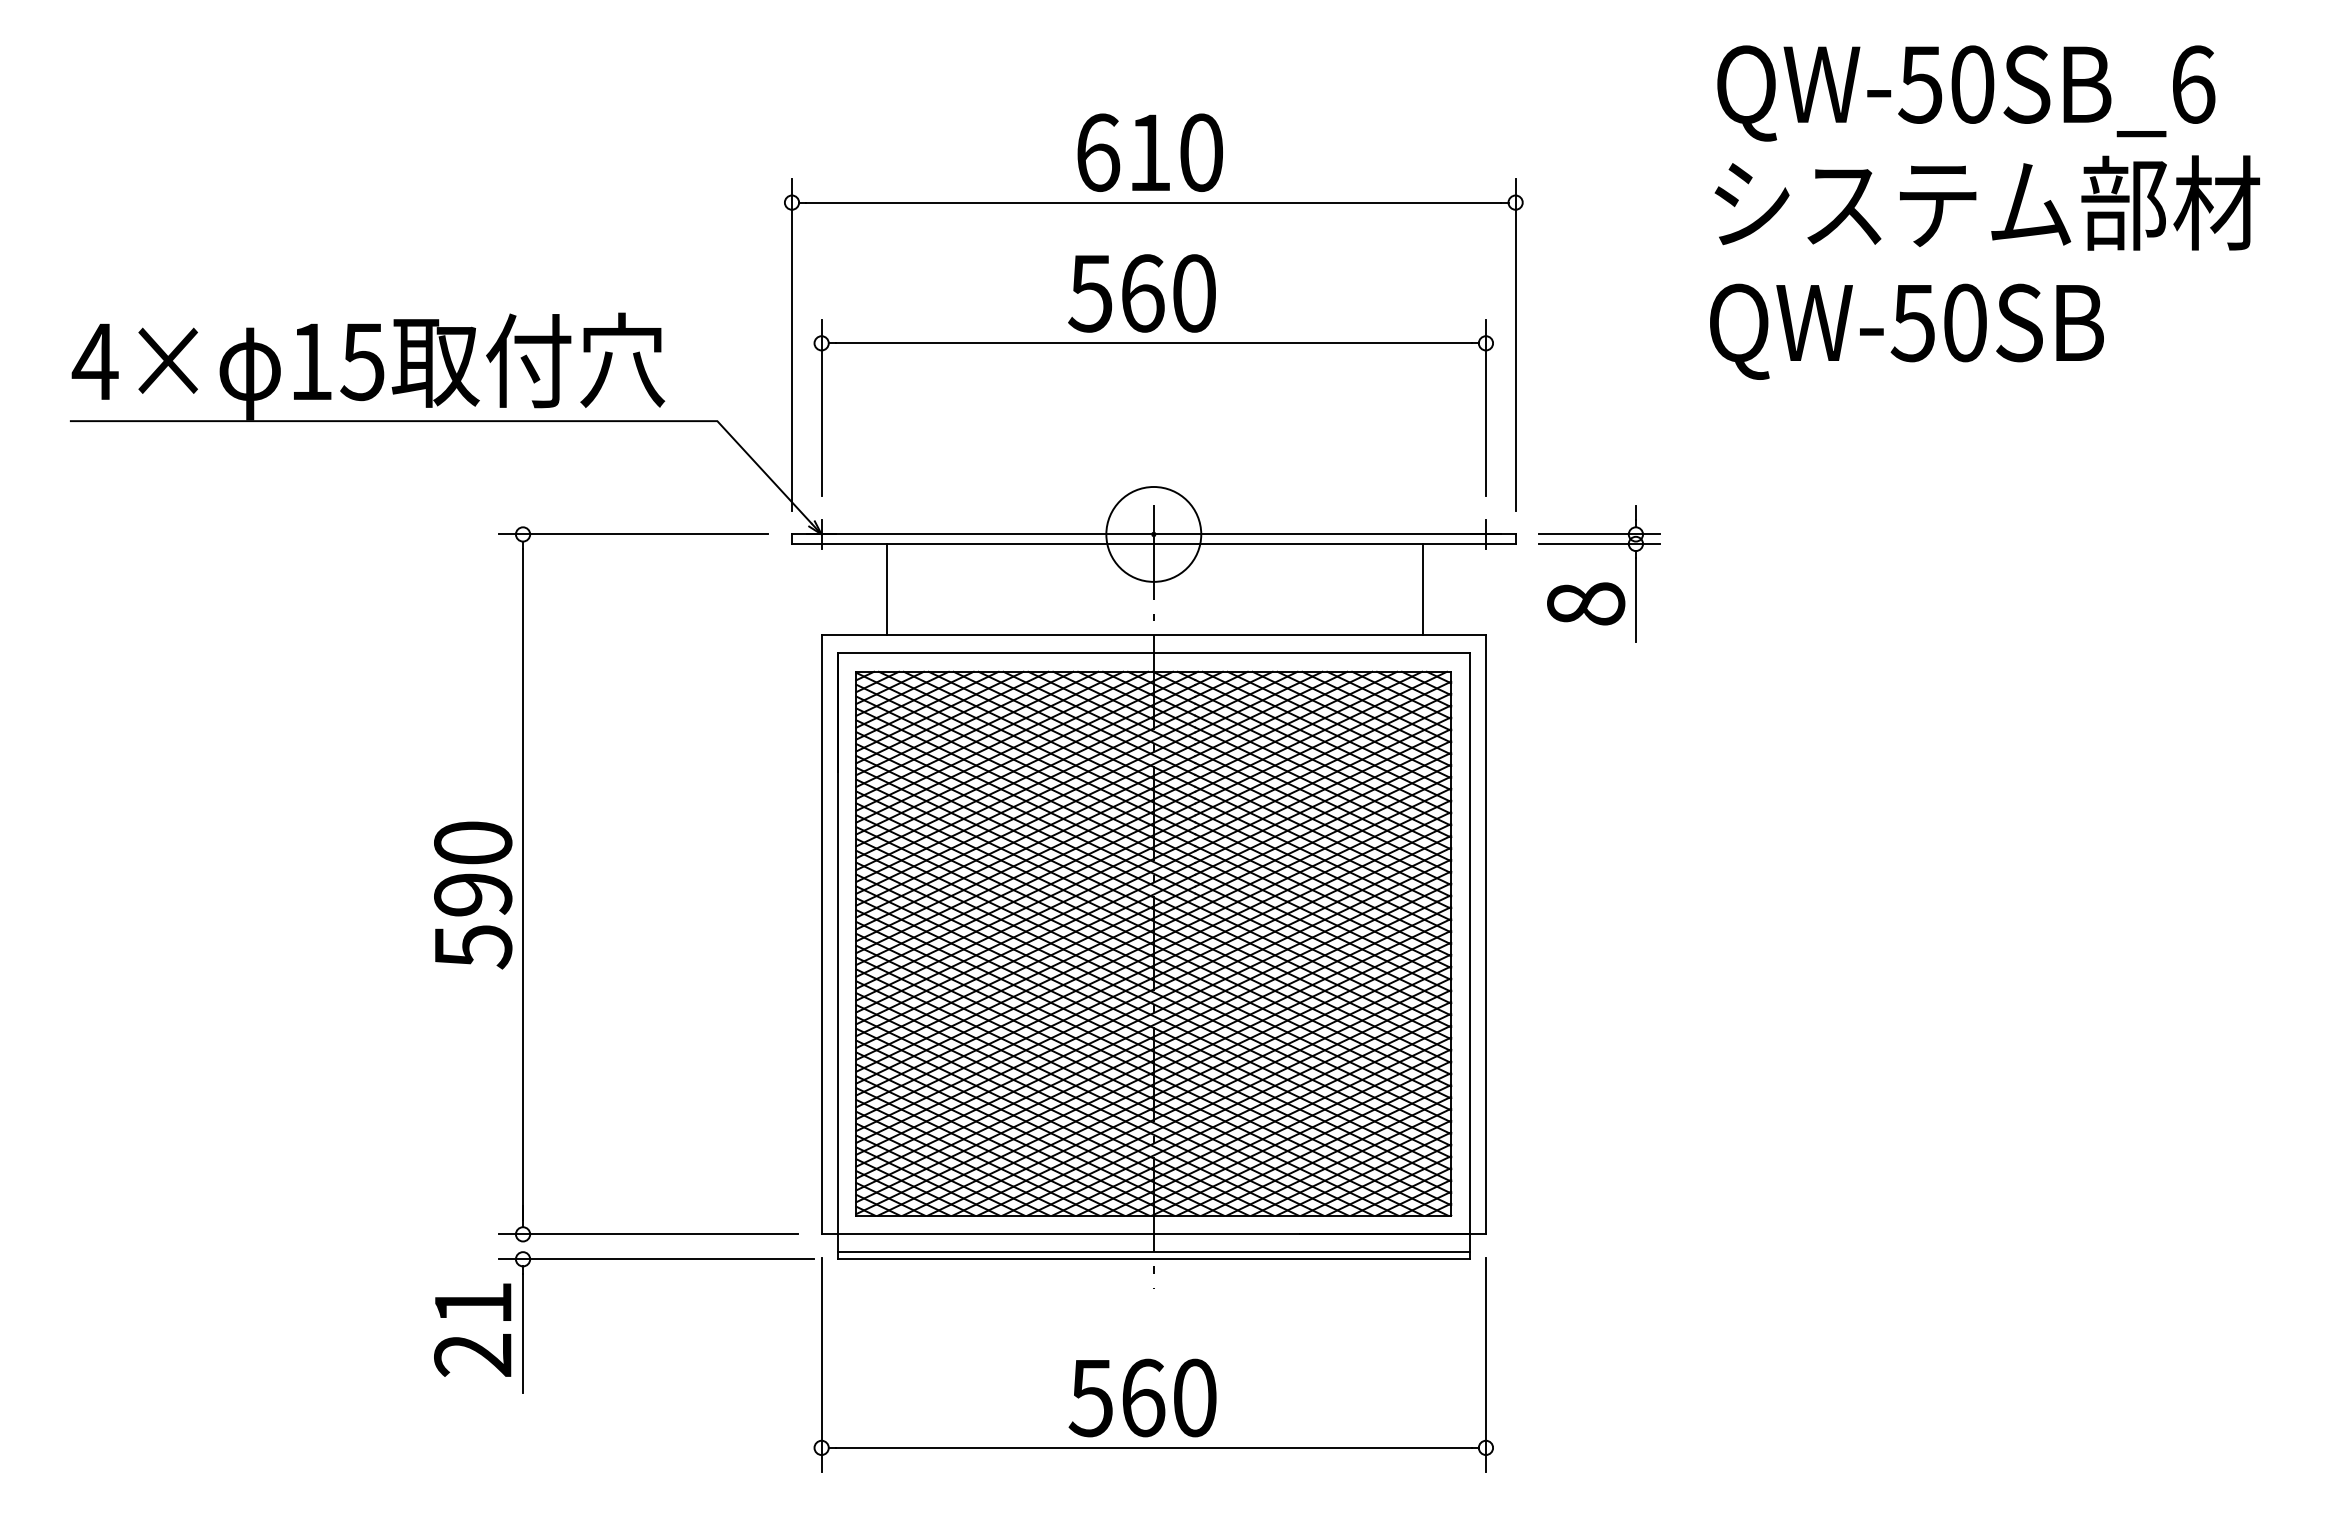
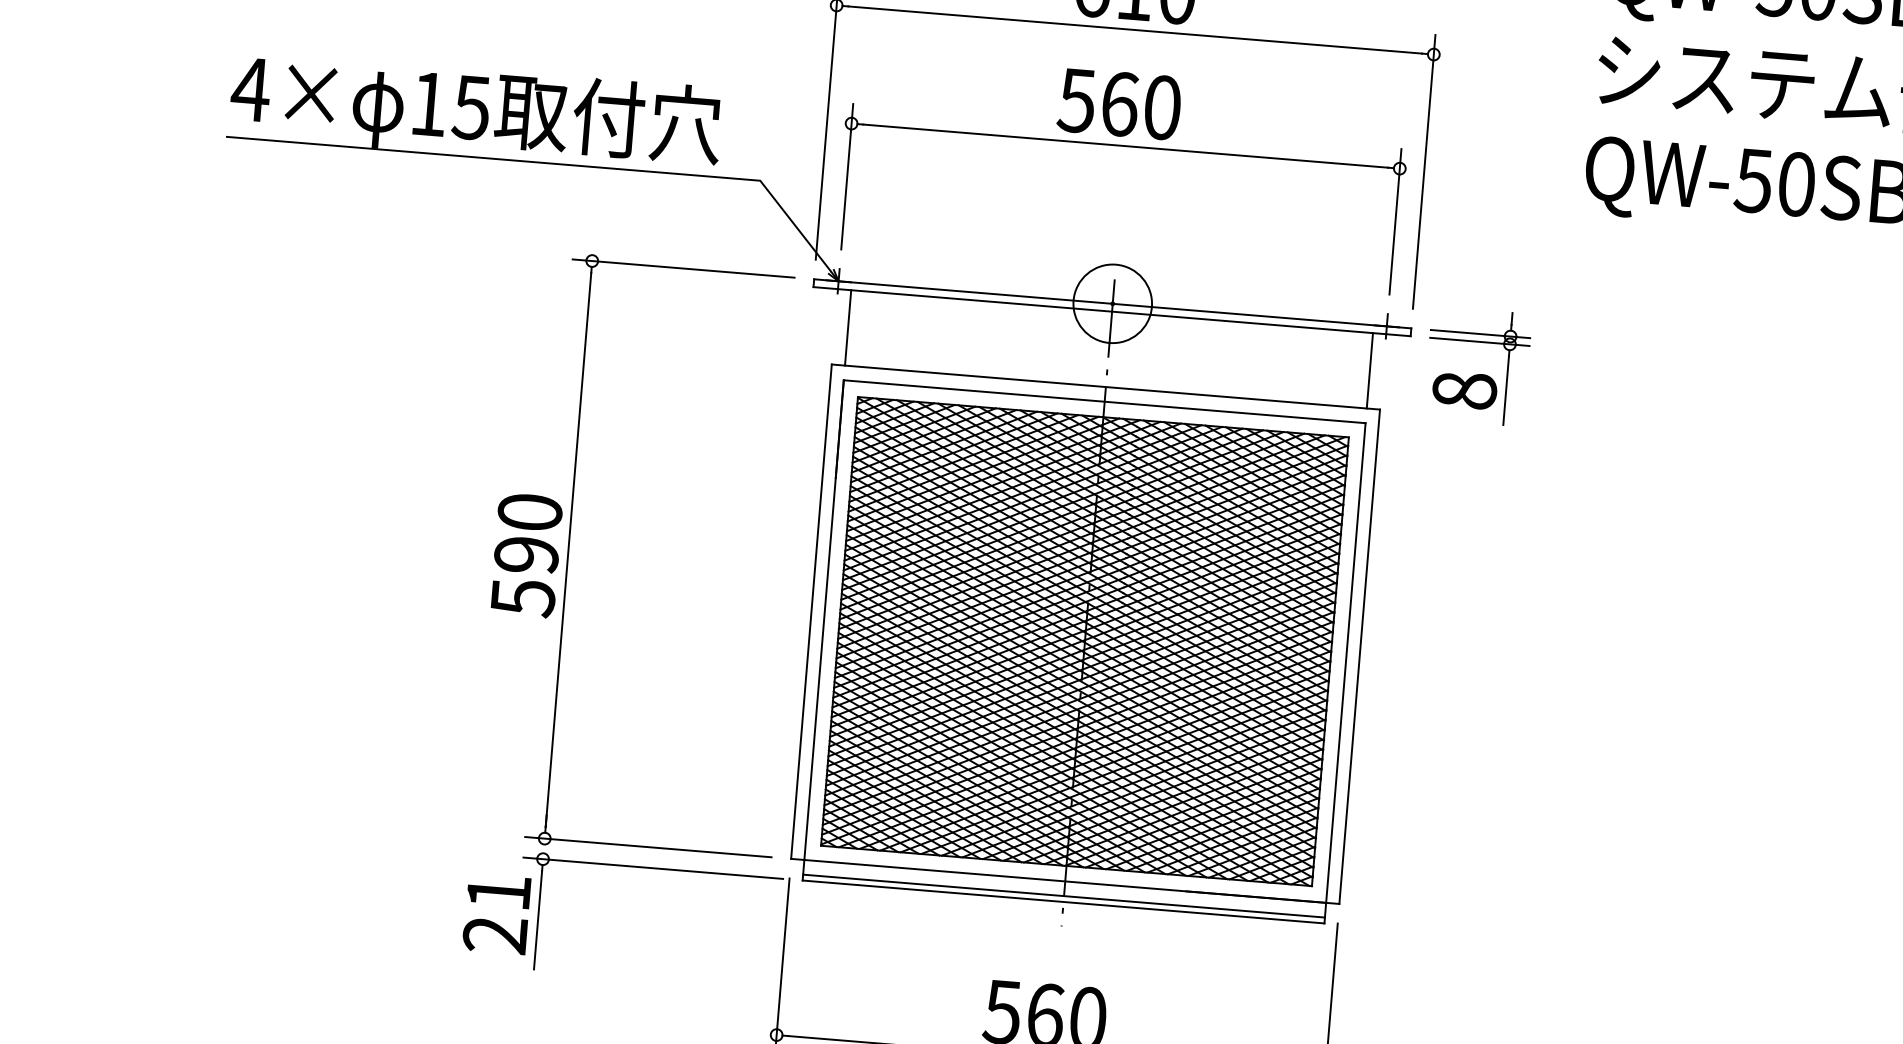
line: (886, 589) -> (847, 327), moved
line: (1422, 589) -> (1369, 370), moved

